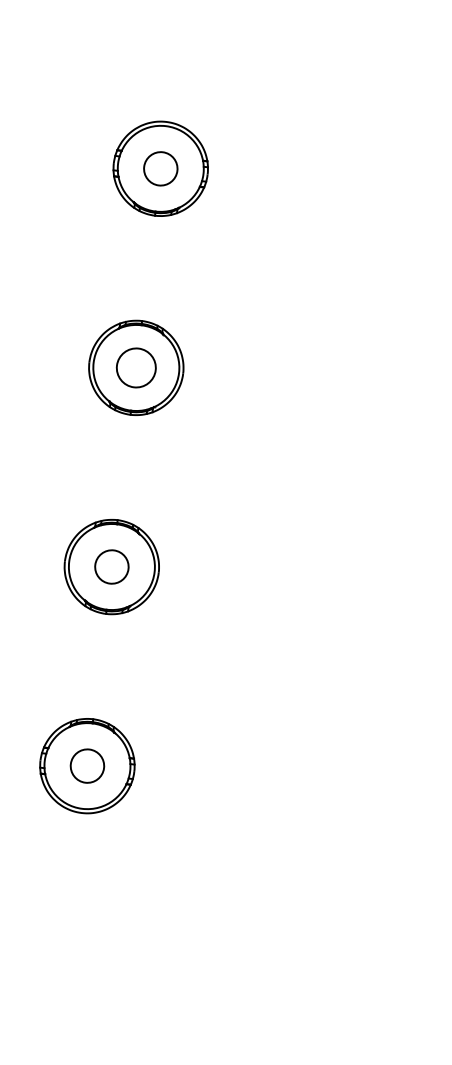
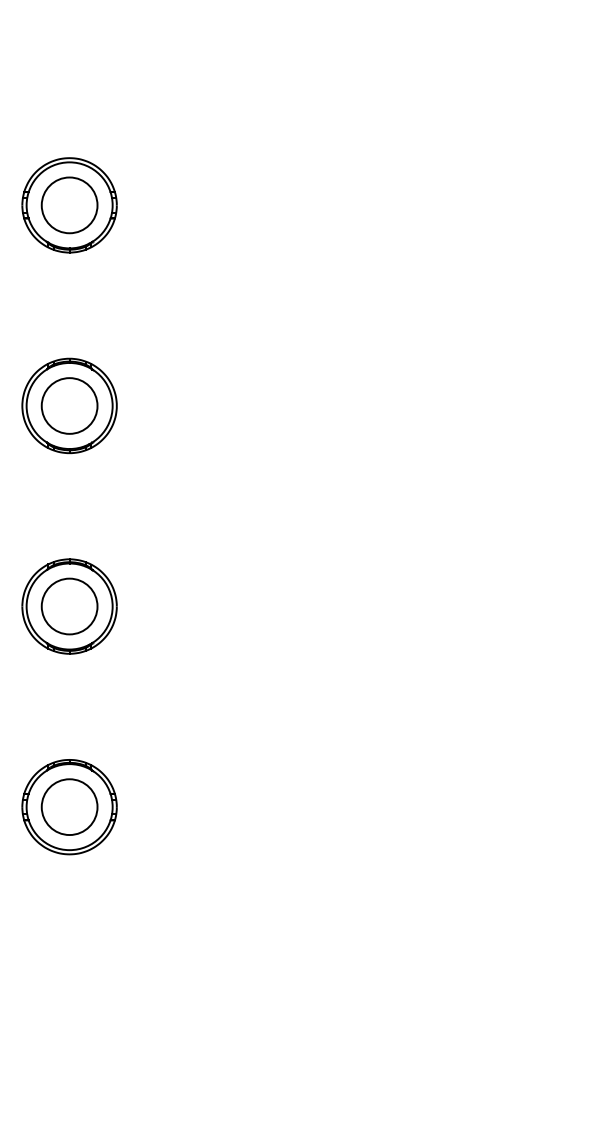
circle: (160, 168) -> (69, 205), size x1.67
circle: (136, 367) -> (69, 405), size x1.43
circle: (111, 566) -> (69, 606), size x1.67
circle: (87, 766) -> (69, 807), size x1.67

